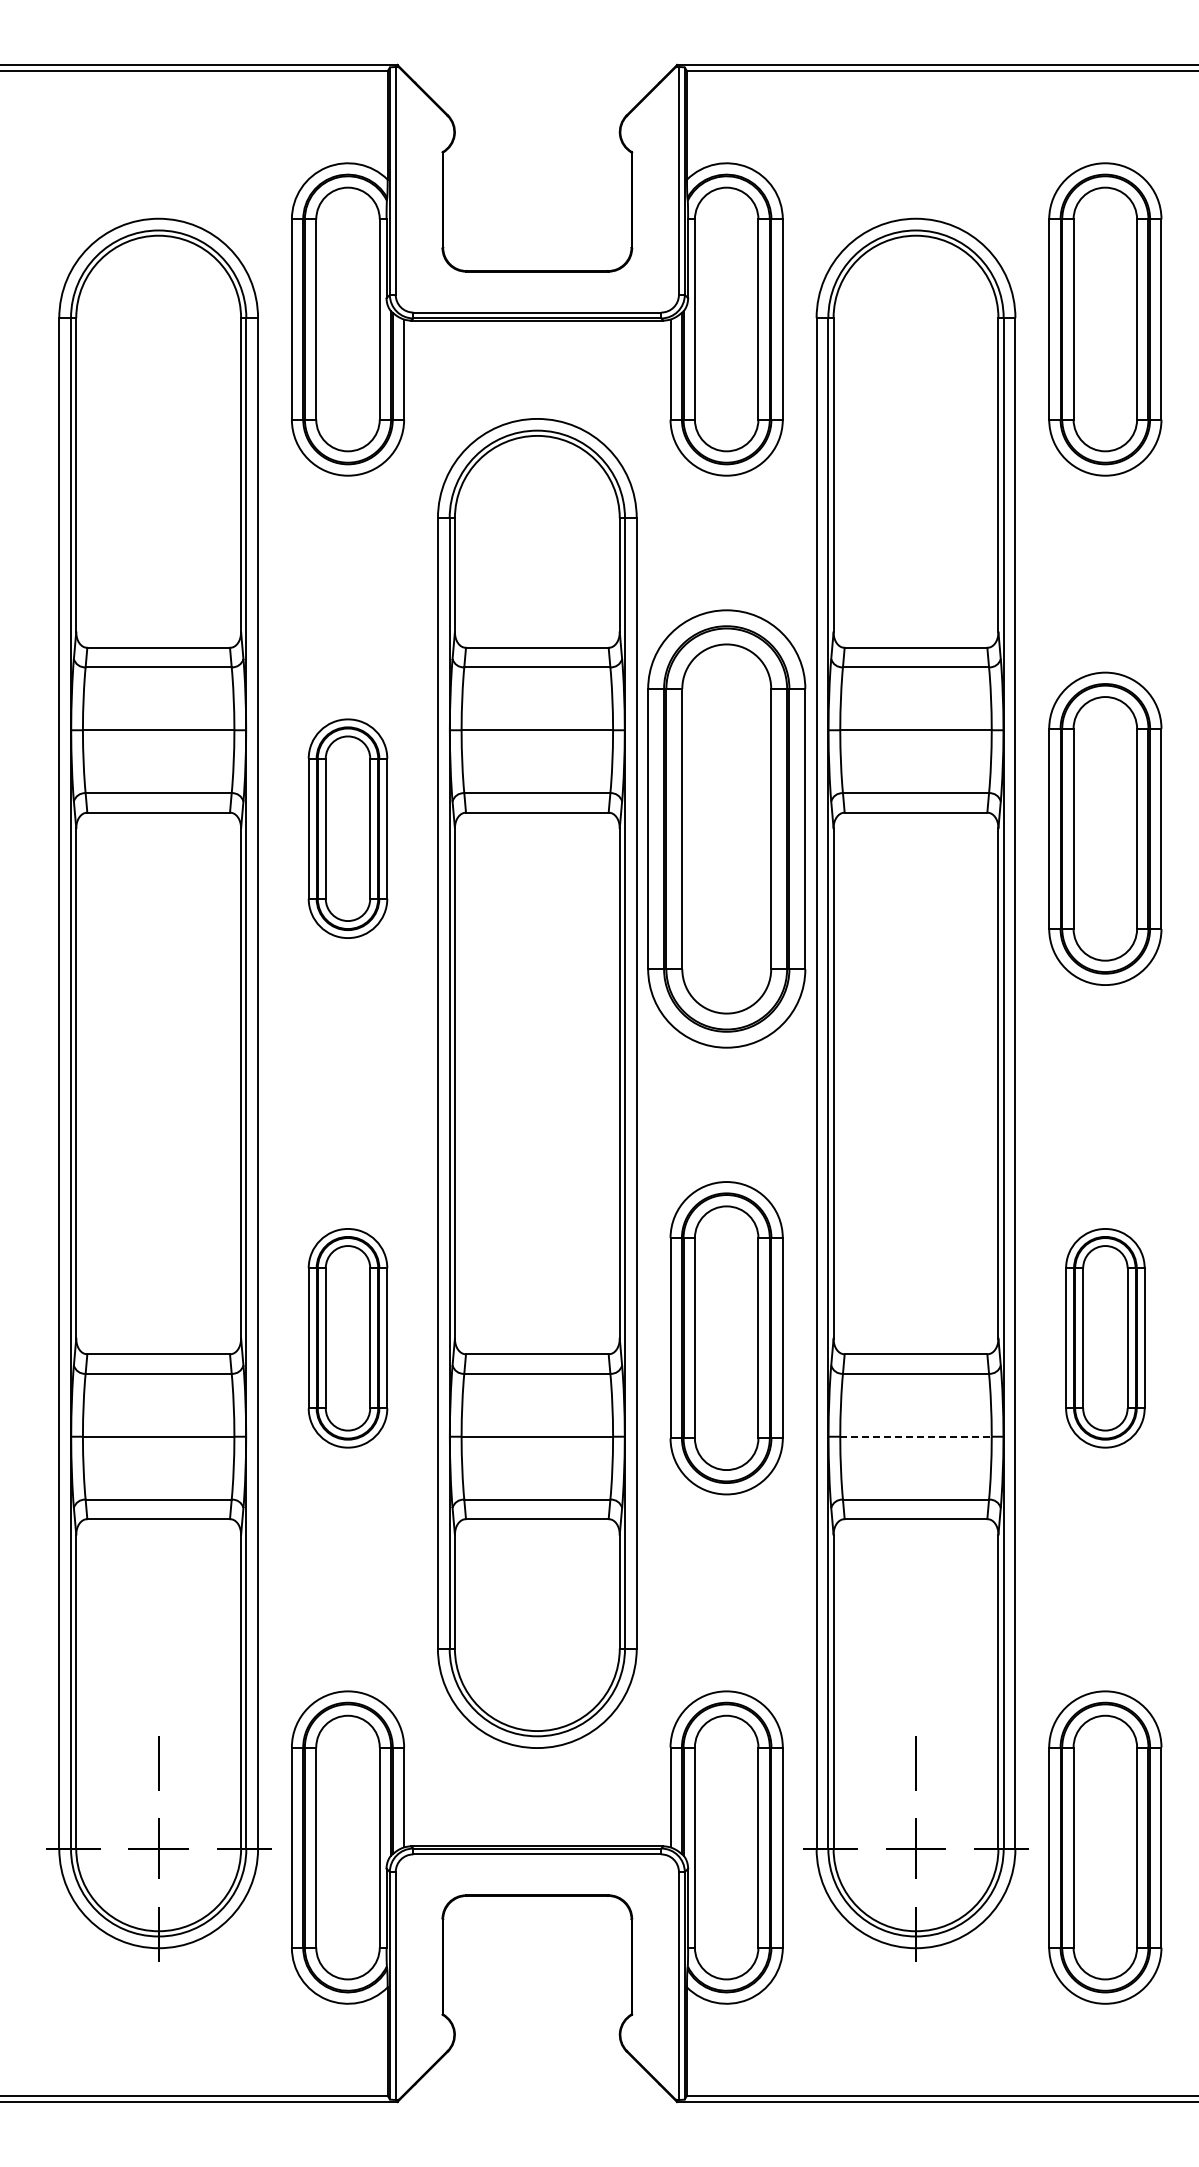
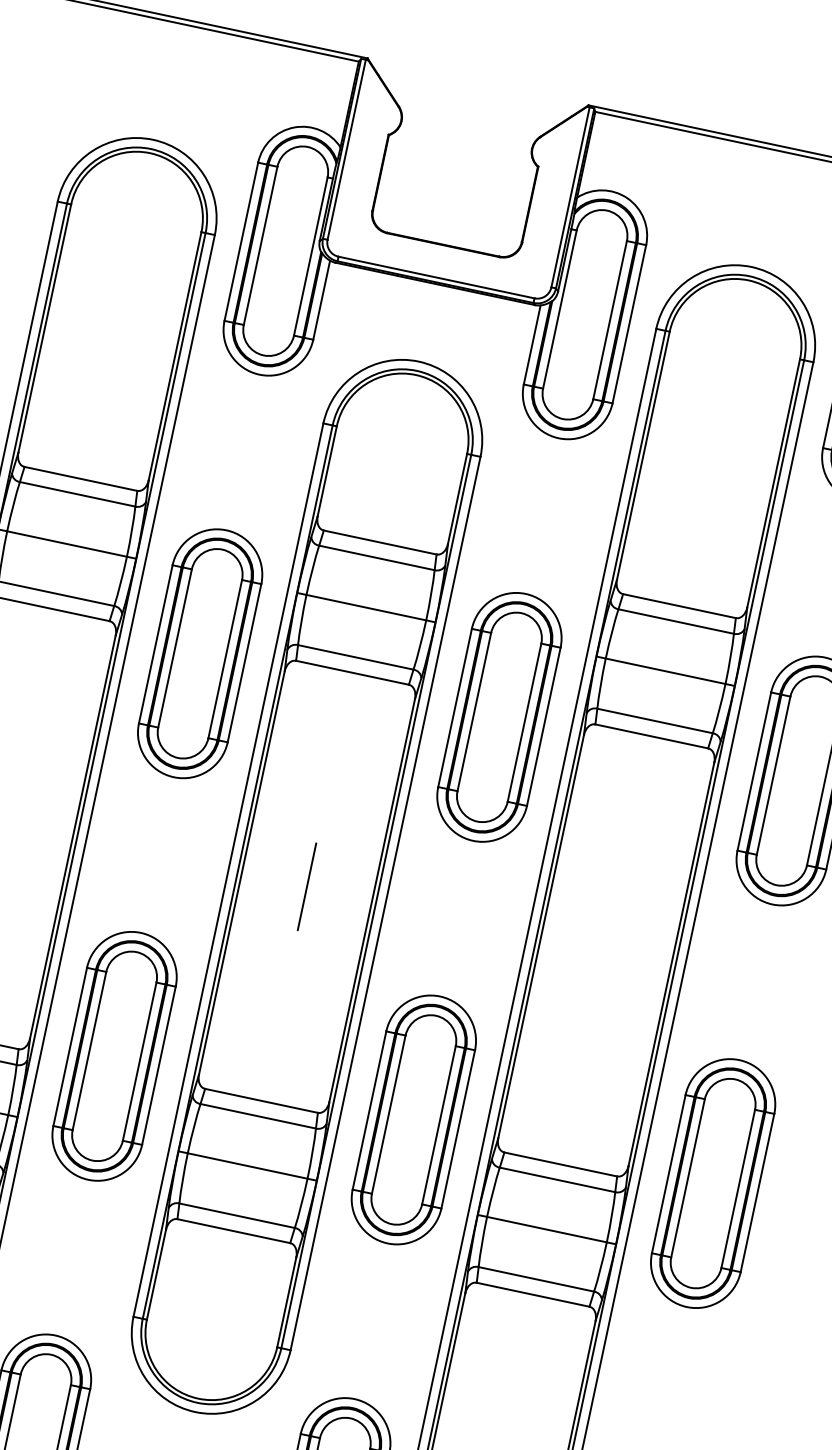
part: (347, 828) -> (199, 653), size x1.43
part: (726, 828) -> (499, 717), size x0.71
line: (537, 1083) -> (307, 886), added
part: (347, 1338) -> (114, 1056), size x1.43
part: (1105, 1338) -> (713, 1183), size x1.43
line: (916, 1436) -> (547, 1229), dashed -> solid

